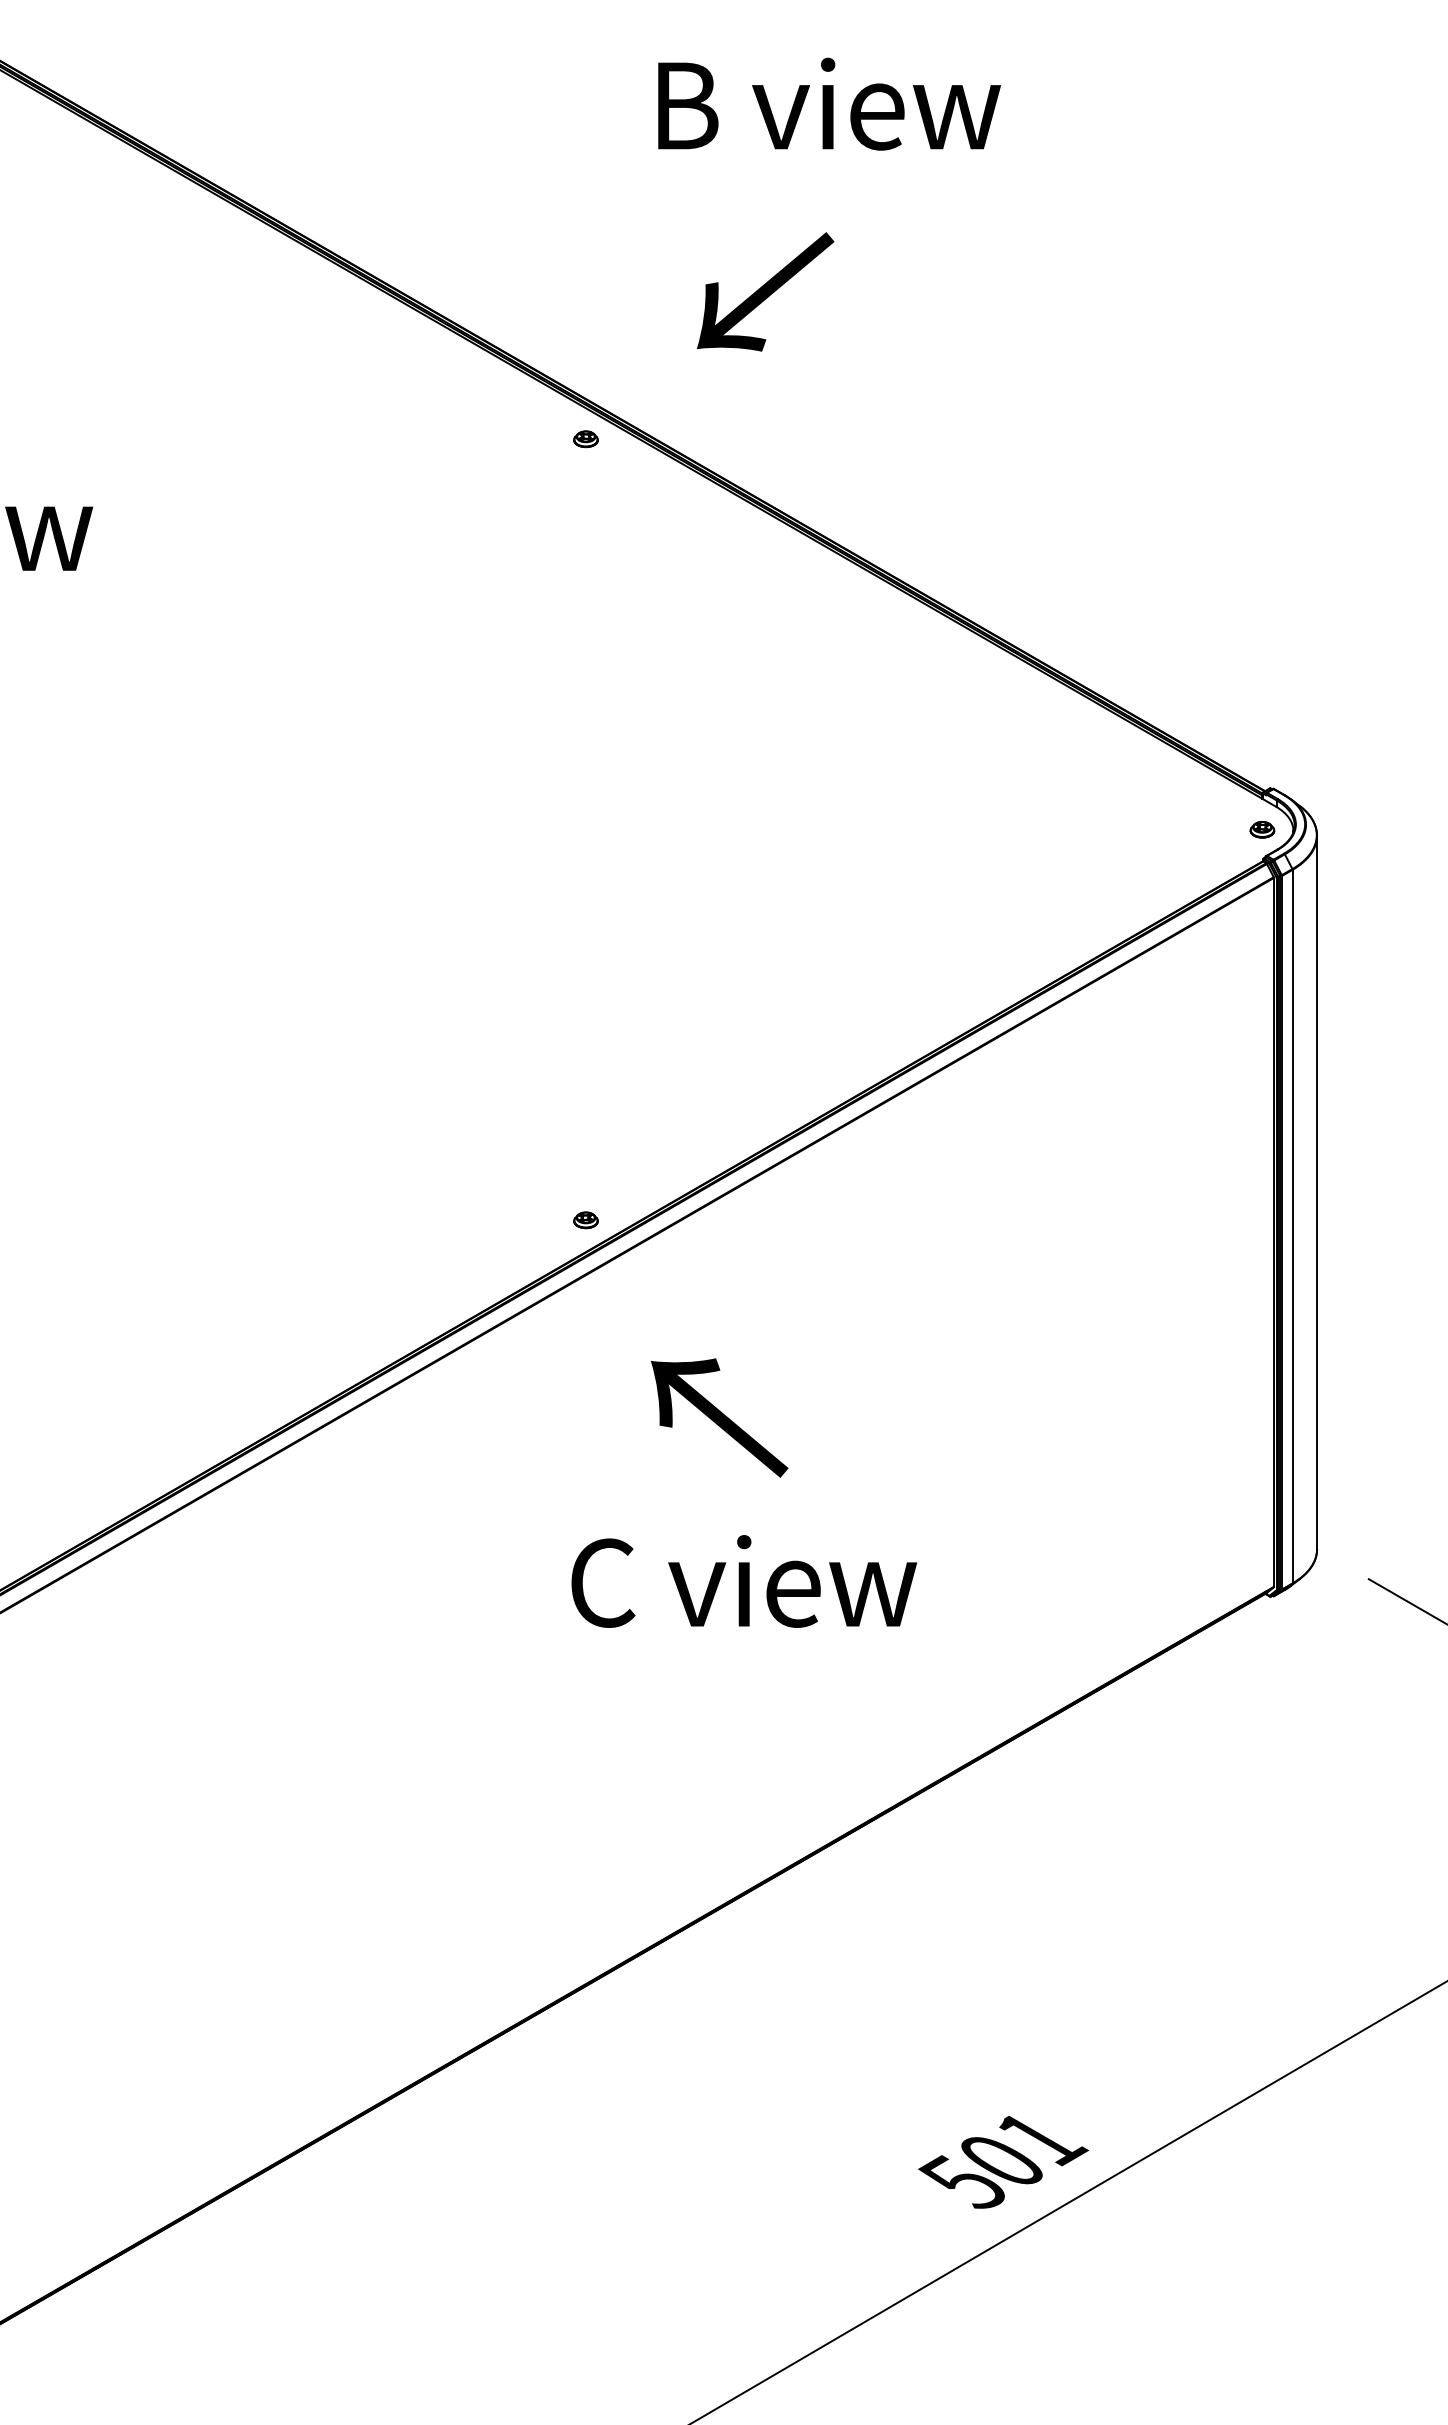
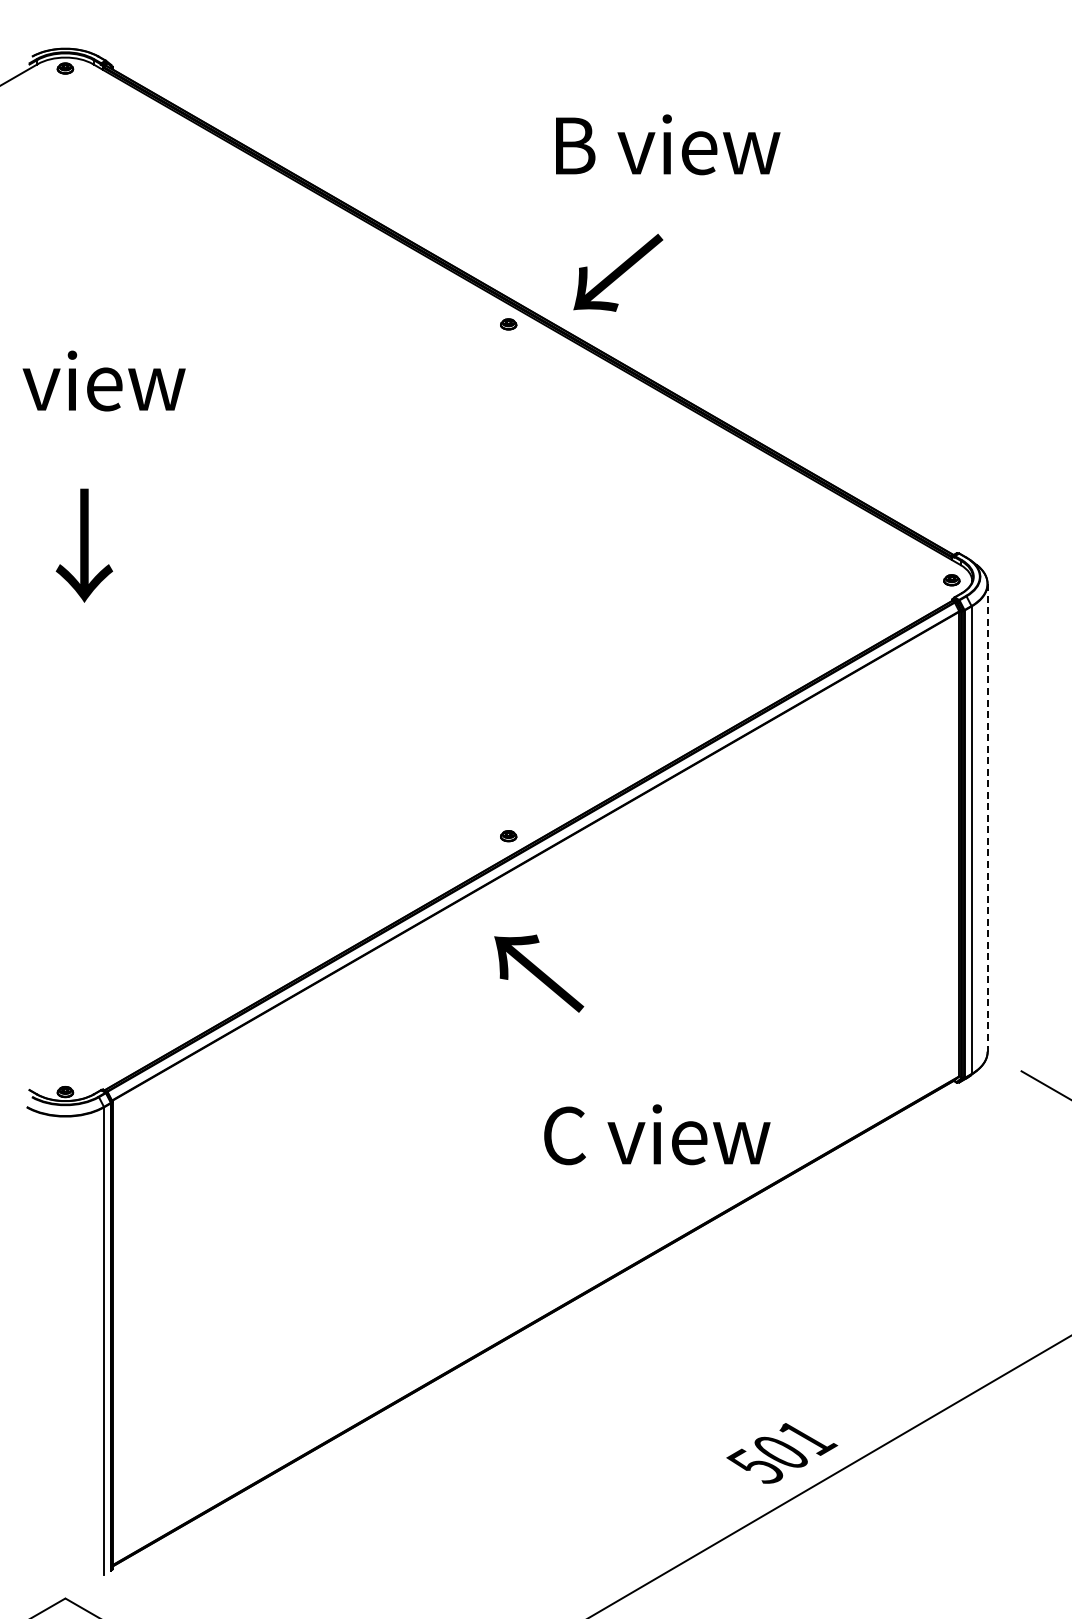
text: (829, 103) -> (668, 144), moved
text: (765, 291) -> (618, 272), moved
line: (1316, 1191) -> (987, 817), solid -> dashed
text: (720, 1417) -> (539, 973), moved
text: (744, 1581) -> (657, 1134), moved

